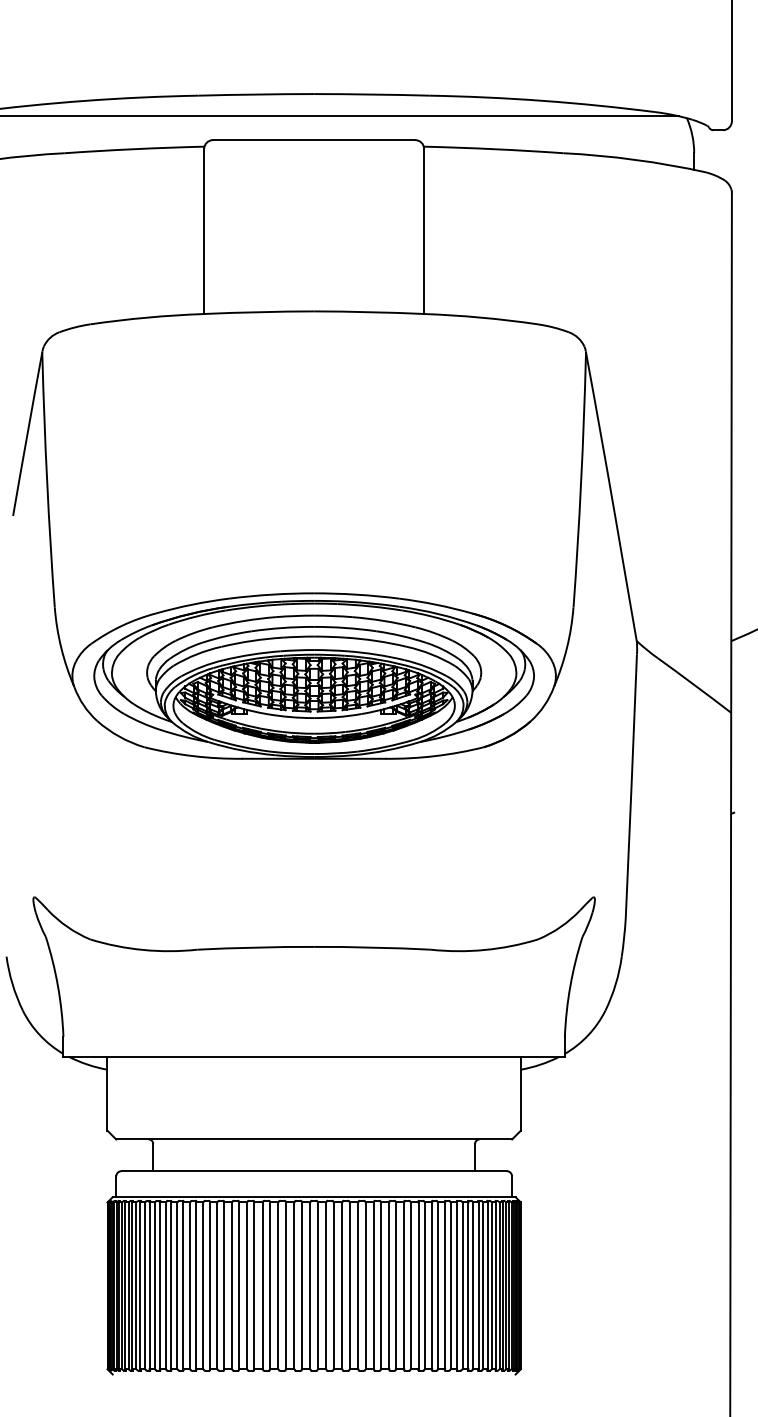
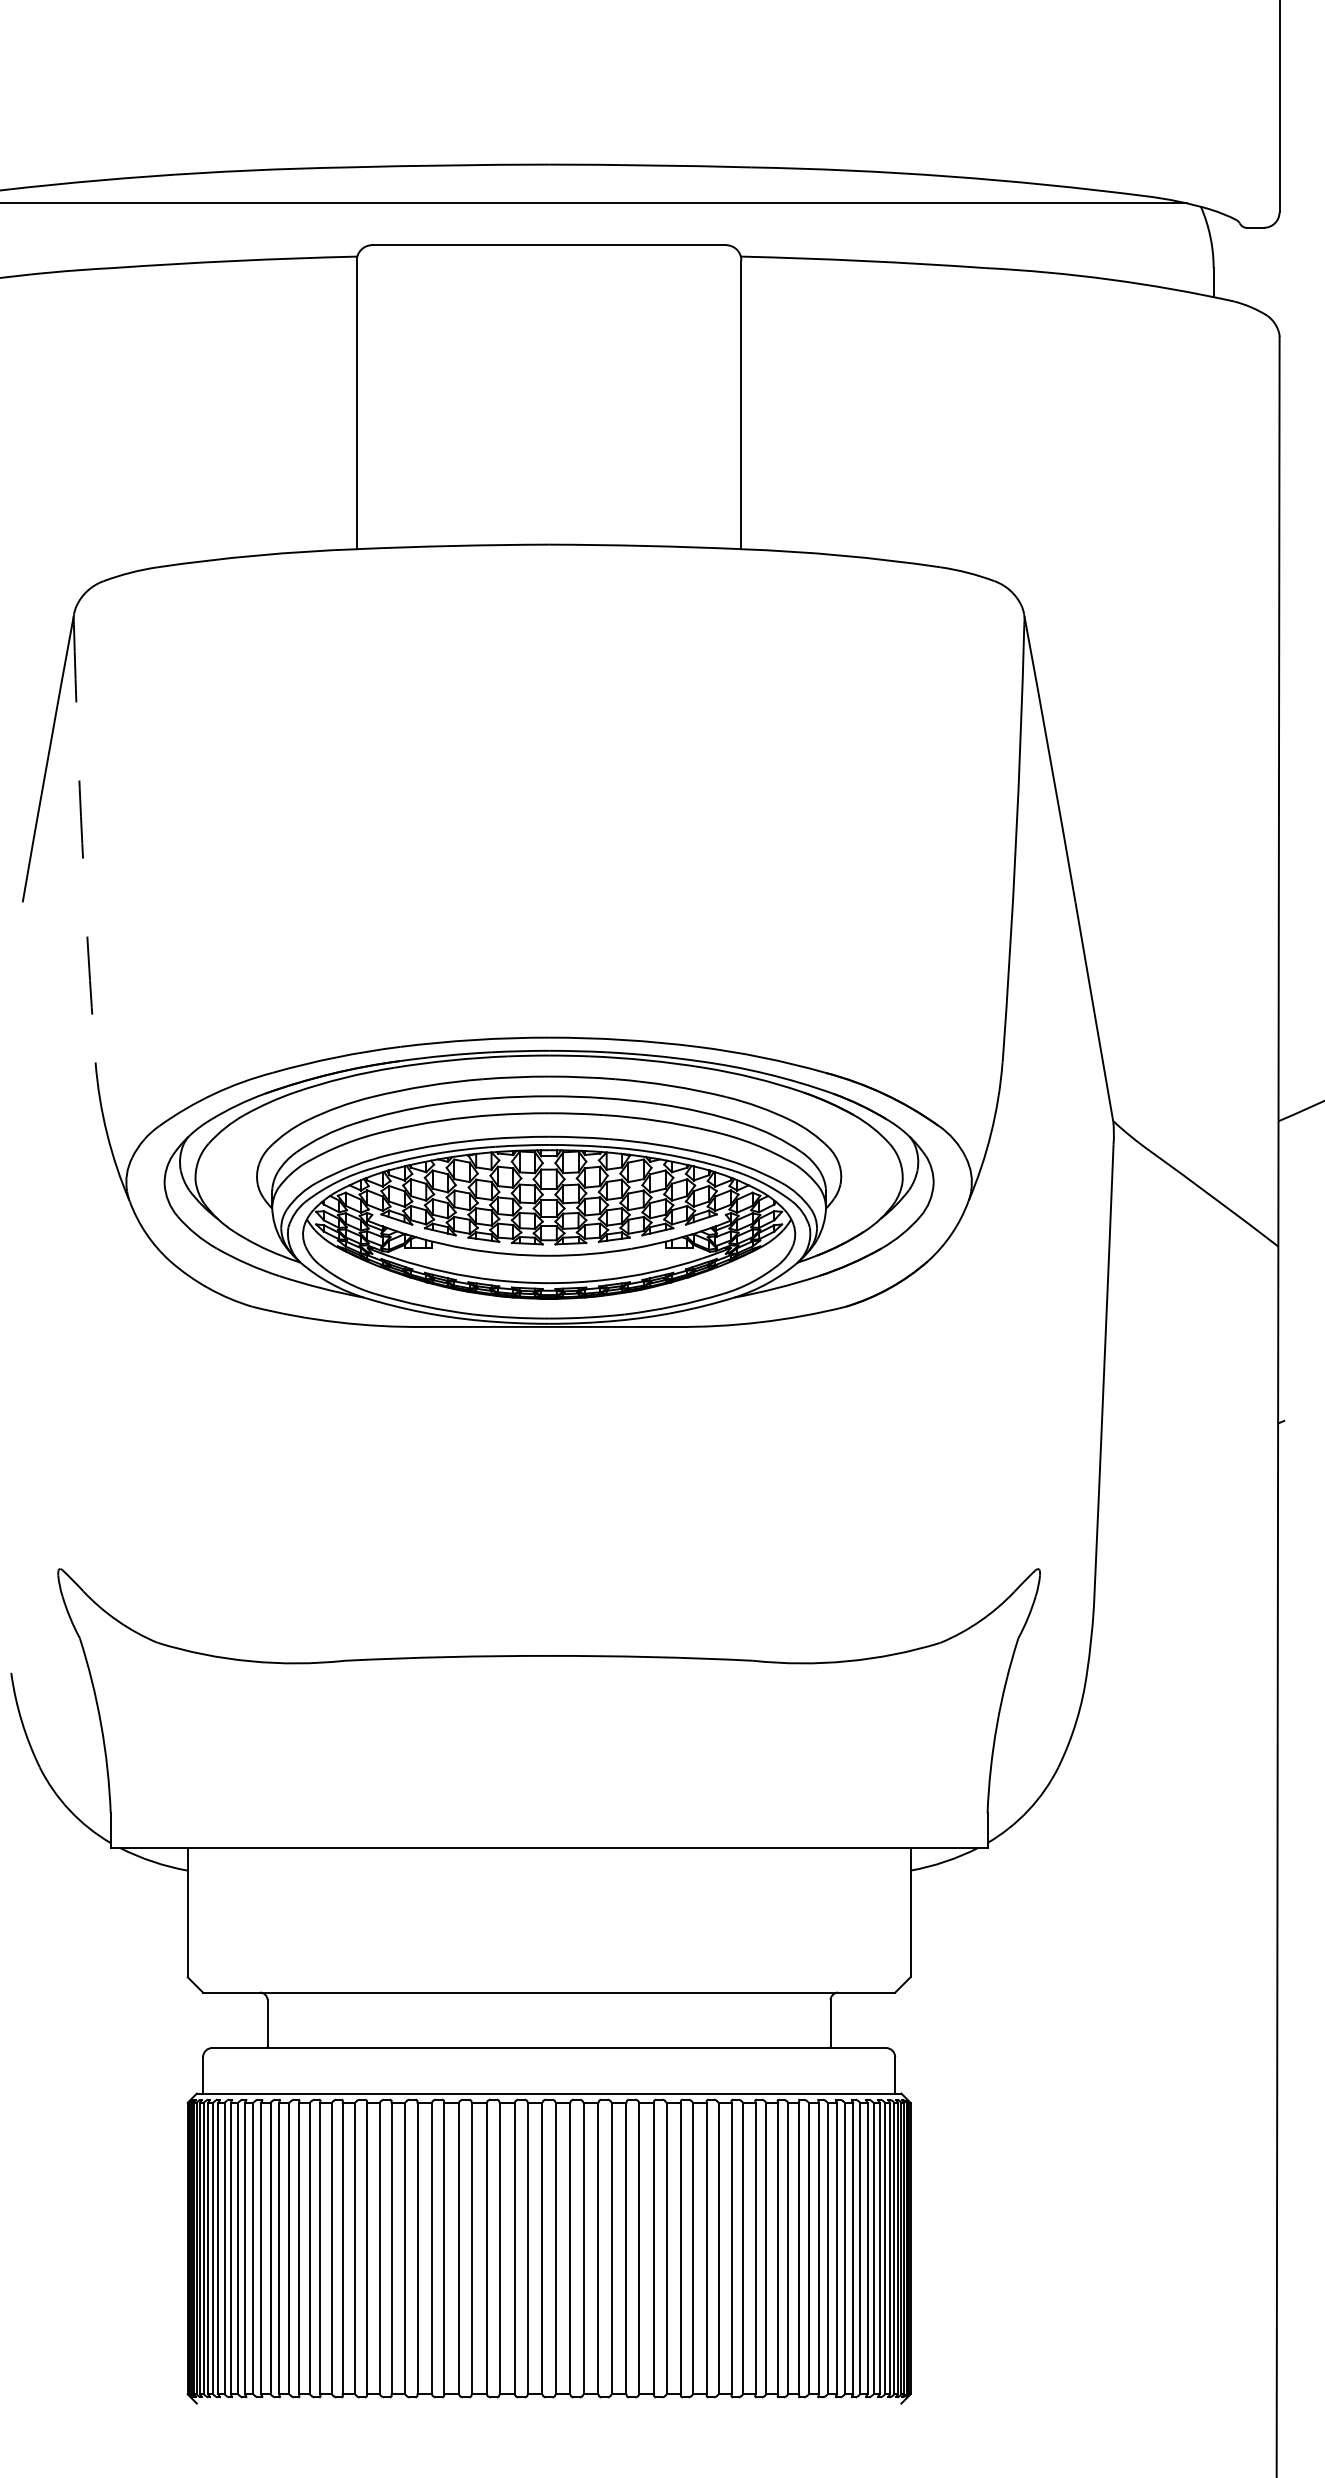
arc: (47, 482) -> (82, 843), solid -> dashed

